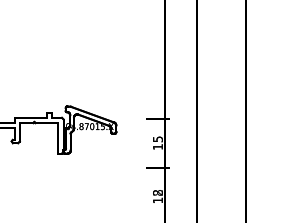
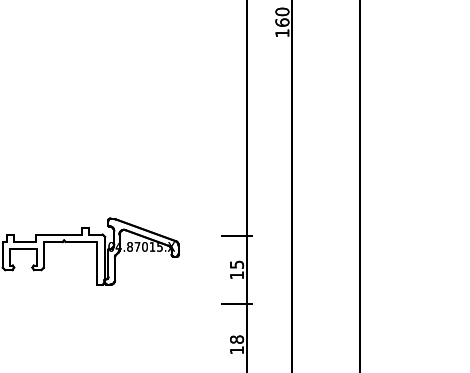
text: (157, 192) -> (236, 339), 12 -> 18

